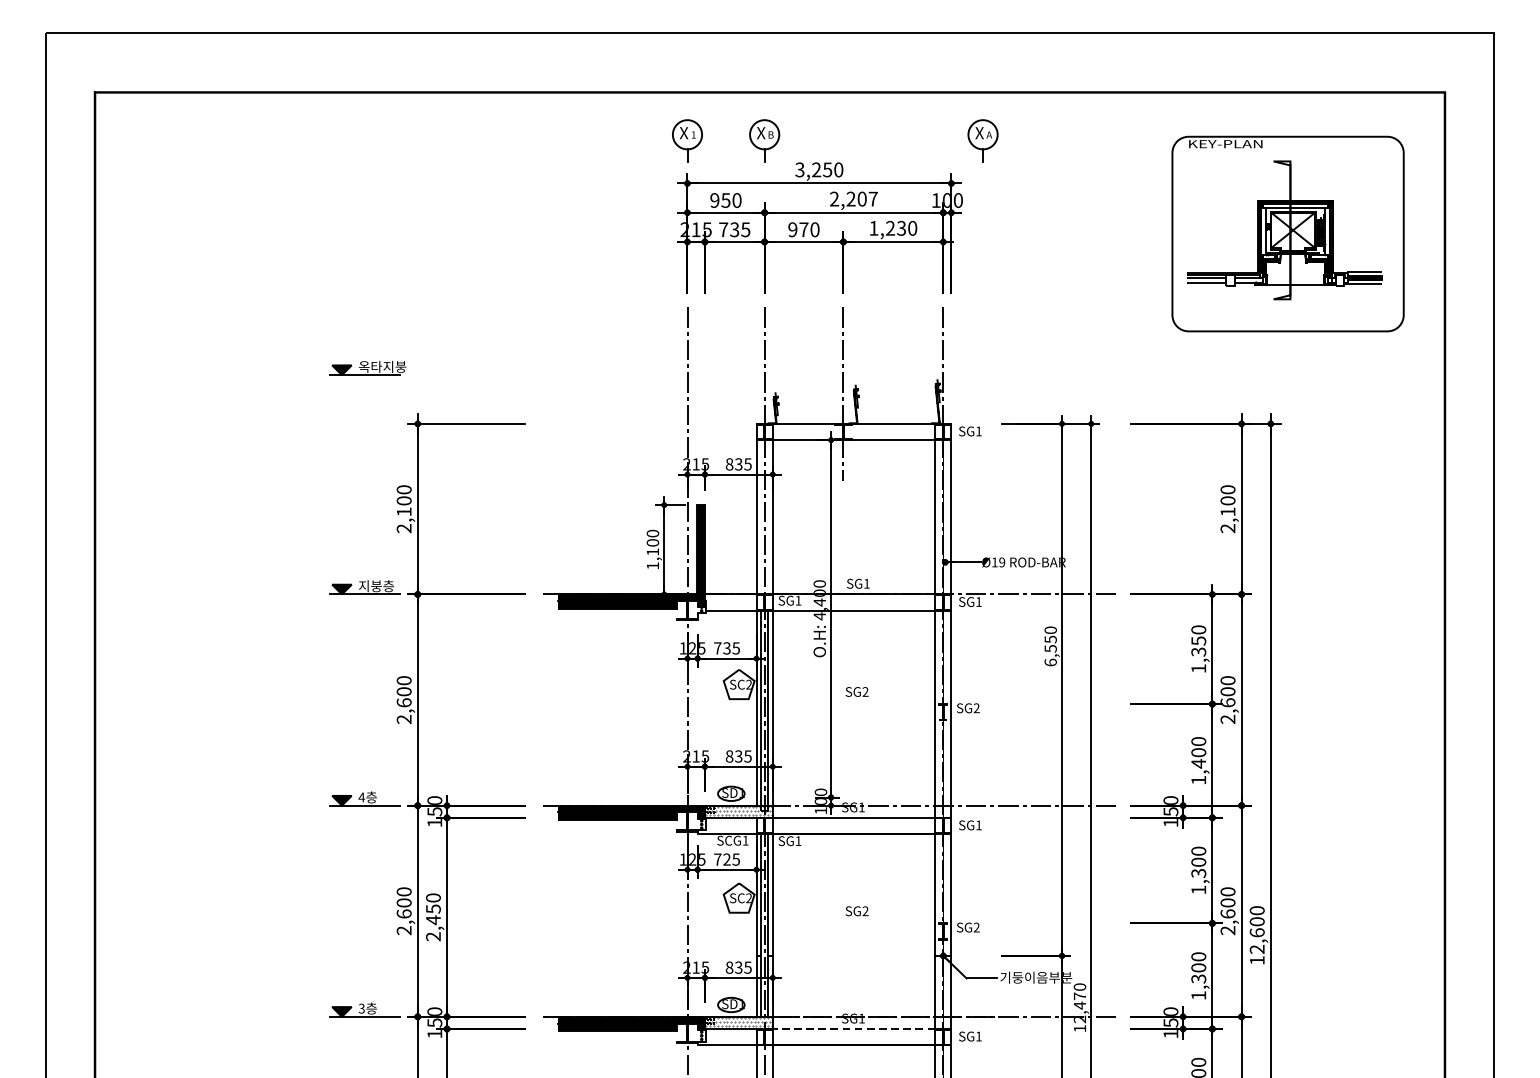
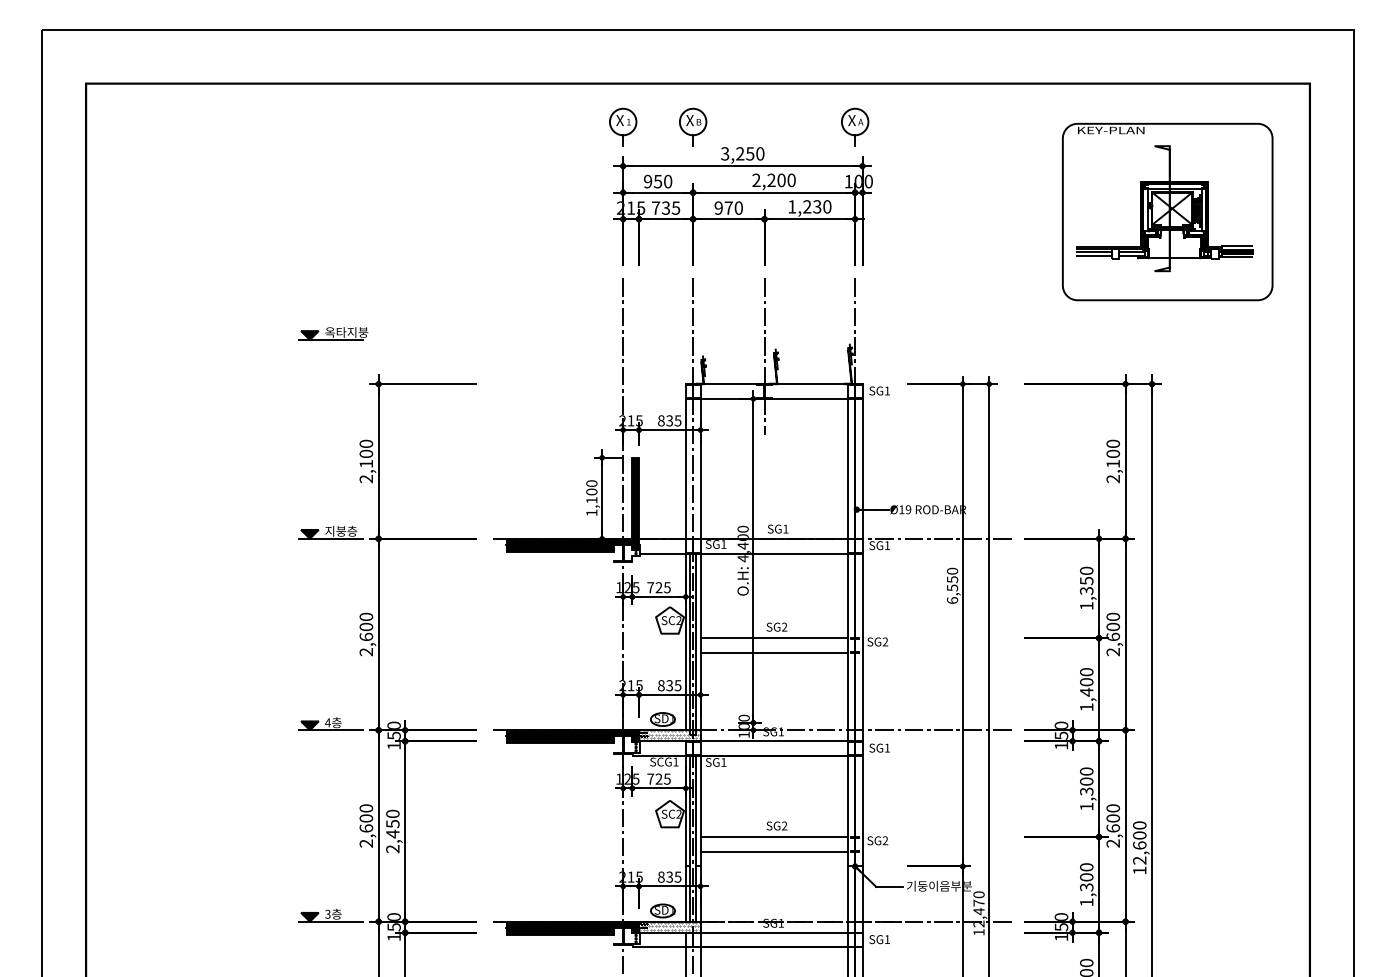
part: (983, 139) -> (855, 126), moved
text: (873, 199) -> (791, 180), 2,207 -> 2,200
text: (726, 648) -> (658, 587), 735 -> 725
line: (853, 704) -> (773, 638), added
line: (853, 719) -> (773, 652), added
line: (853, 923) -> (773, 837), added
line: (853, 939) -> (773, 851), added
line: (845, 1028) -> (766, 932), dashed -> solid

